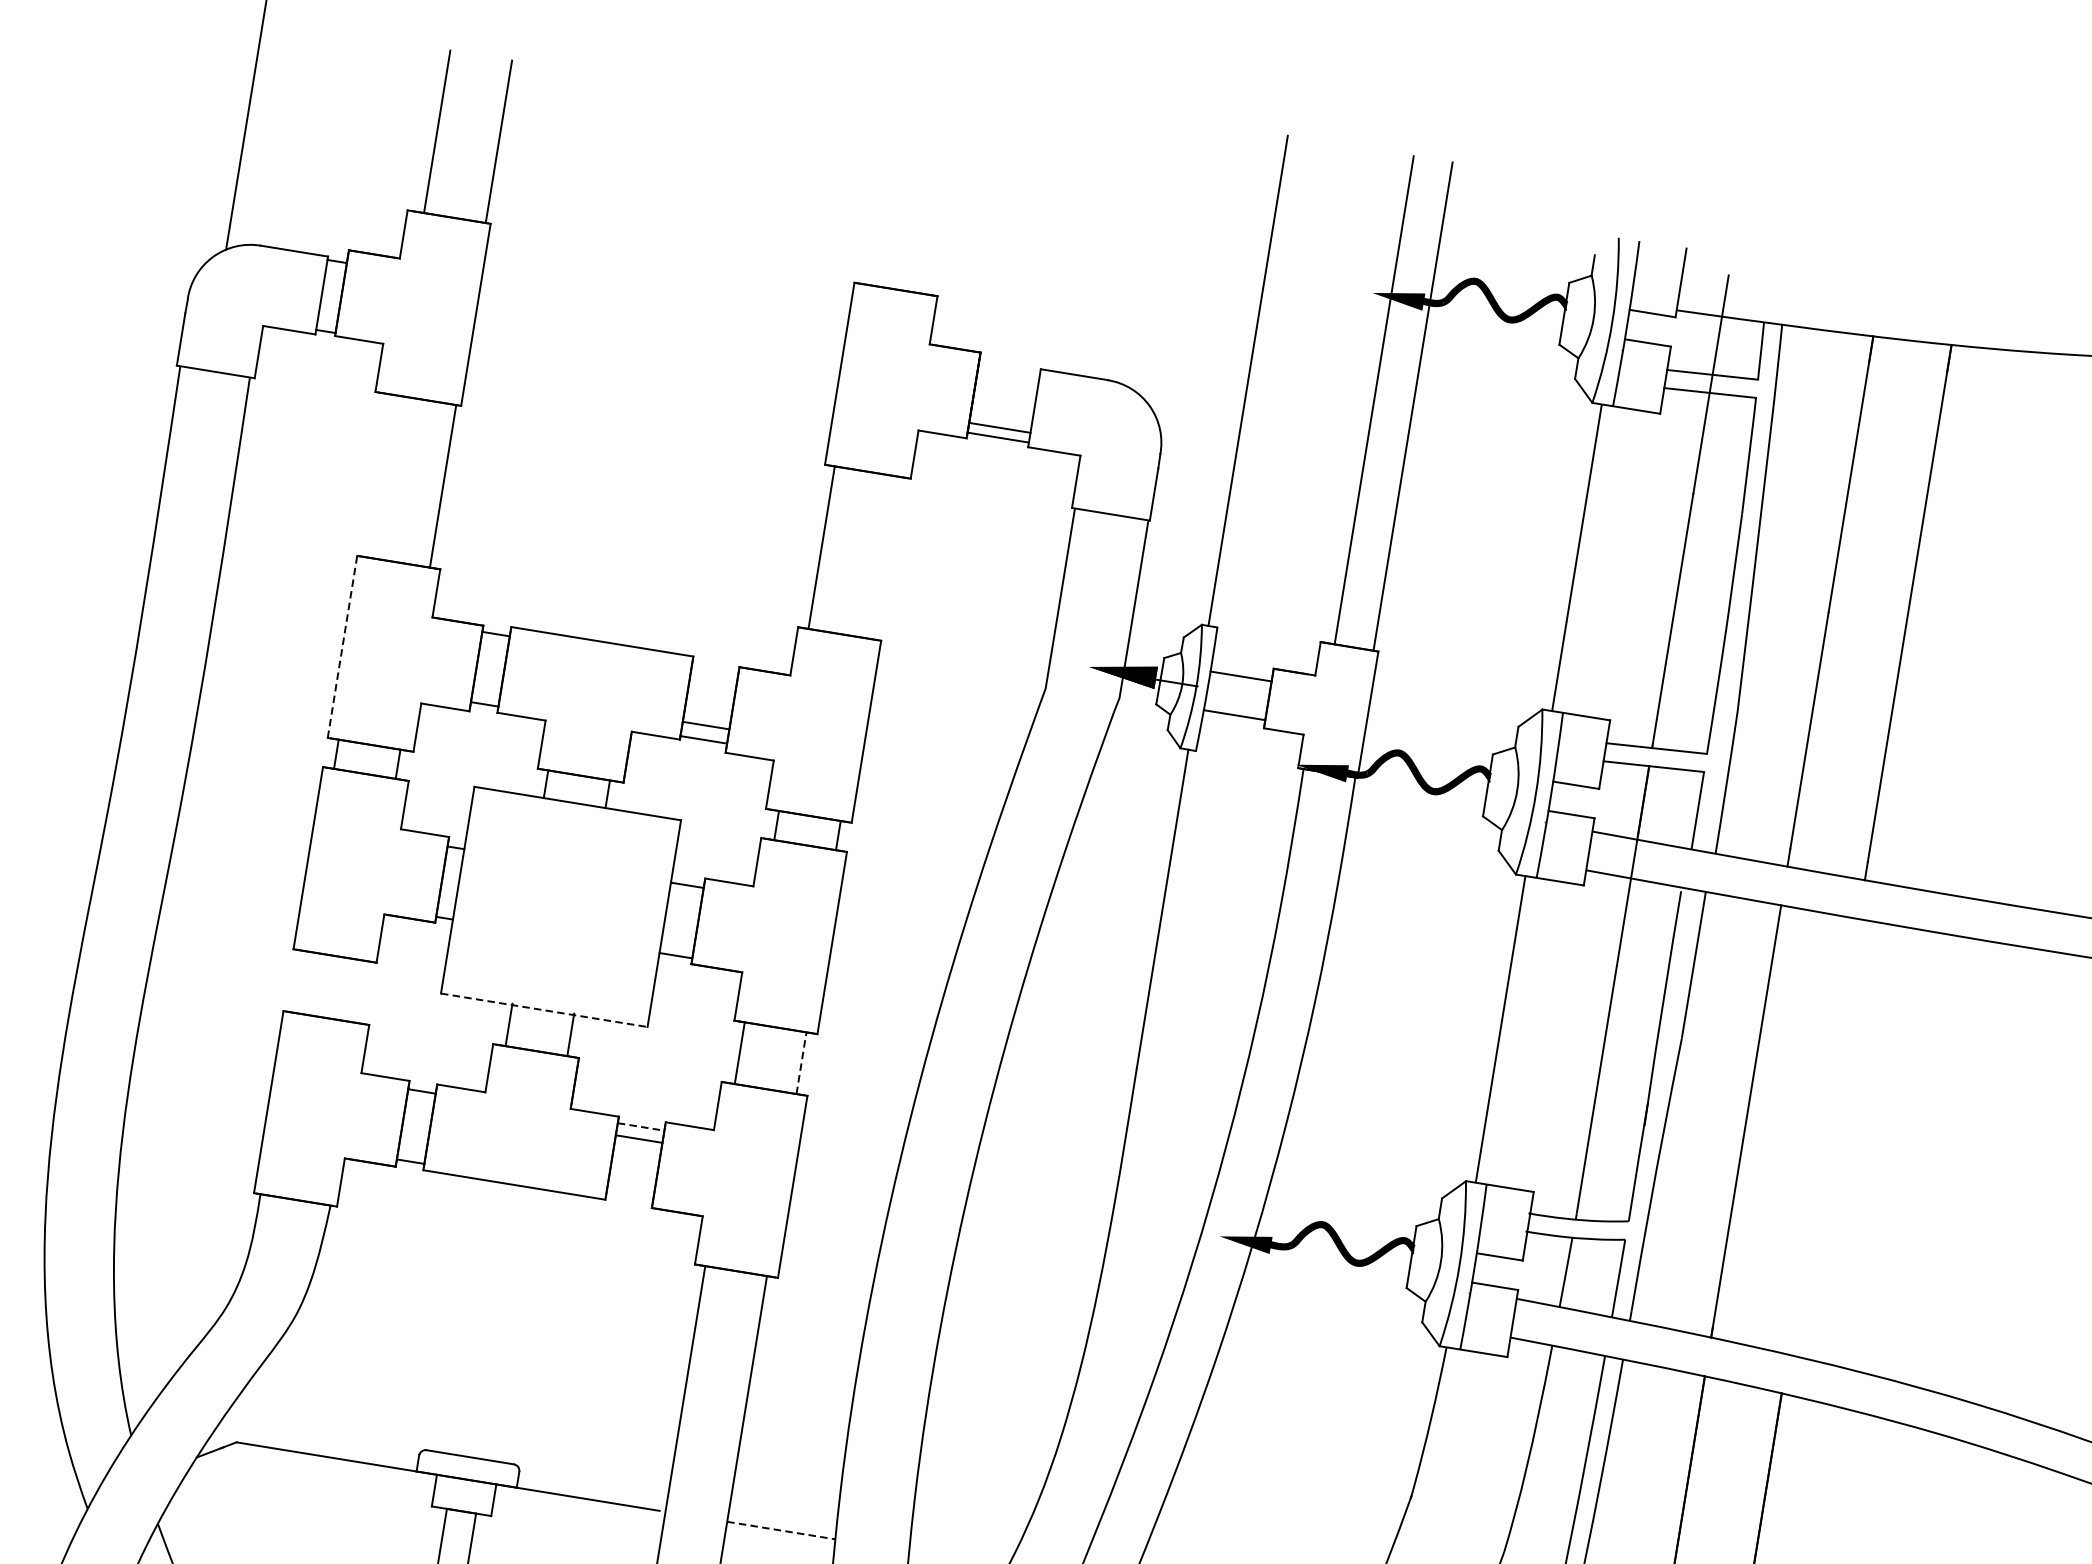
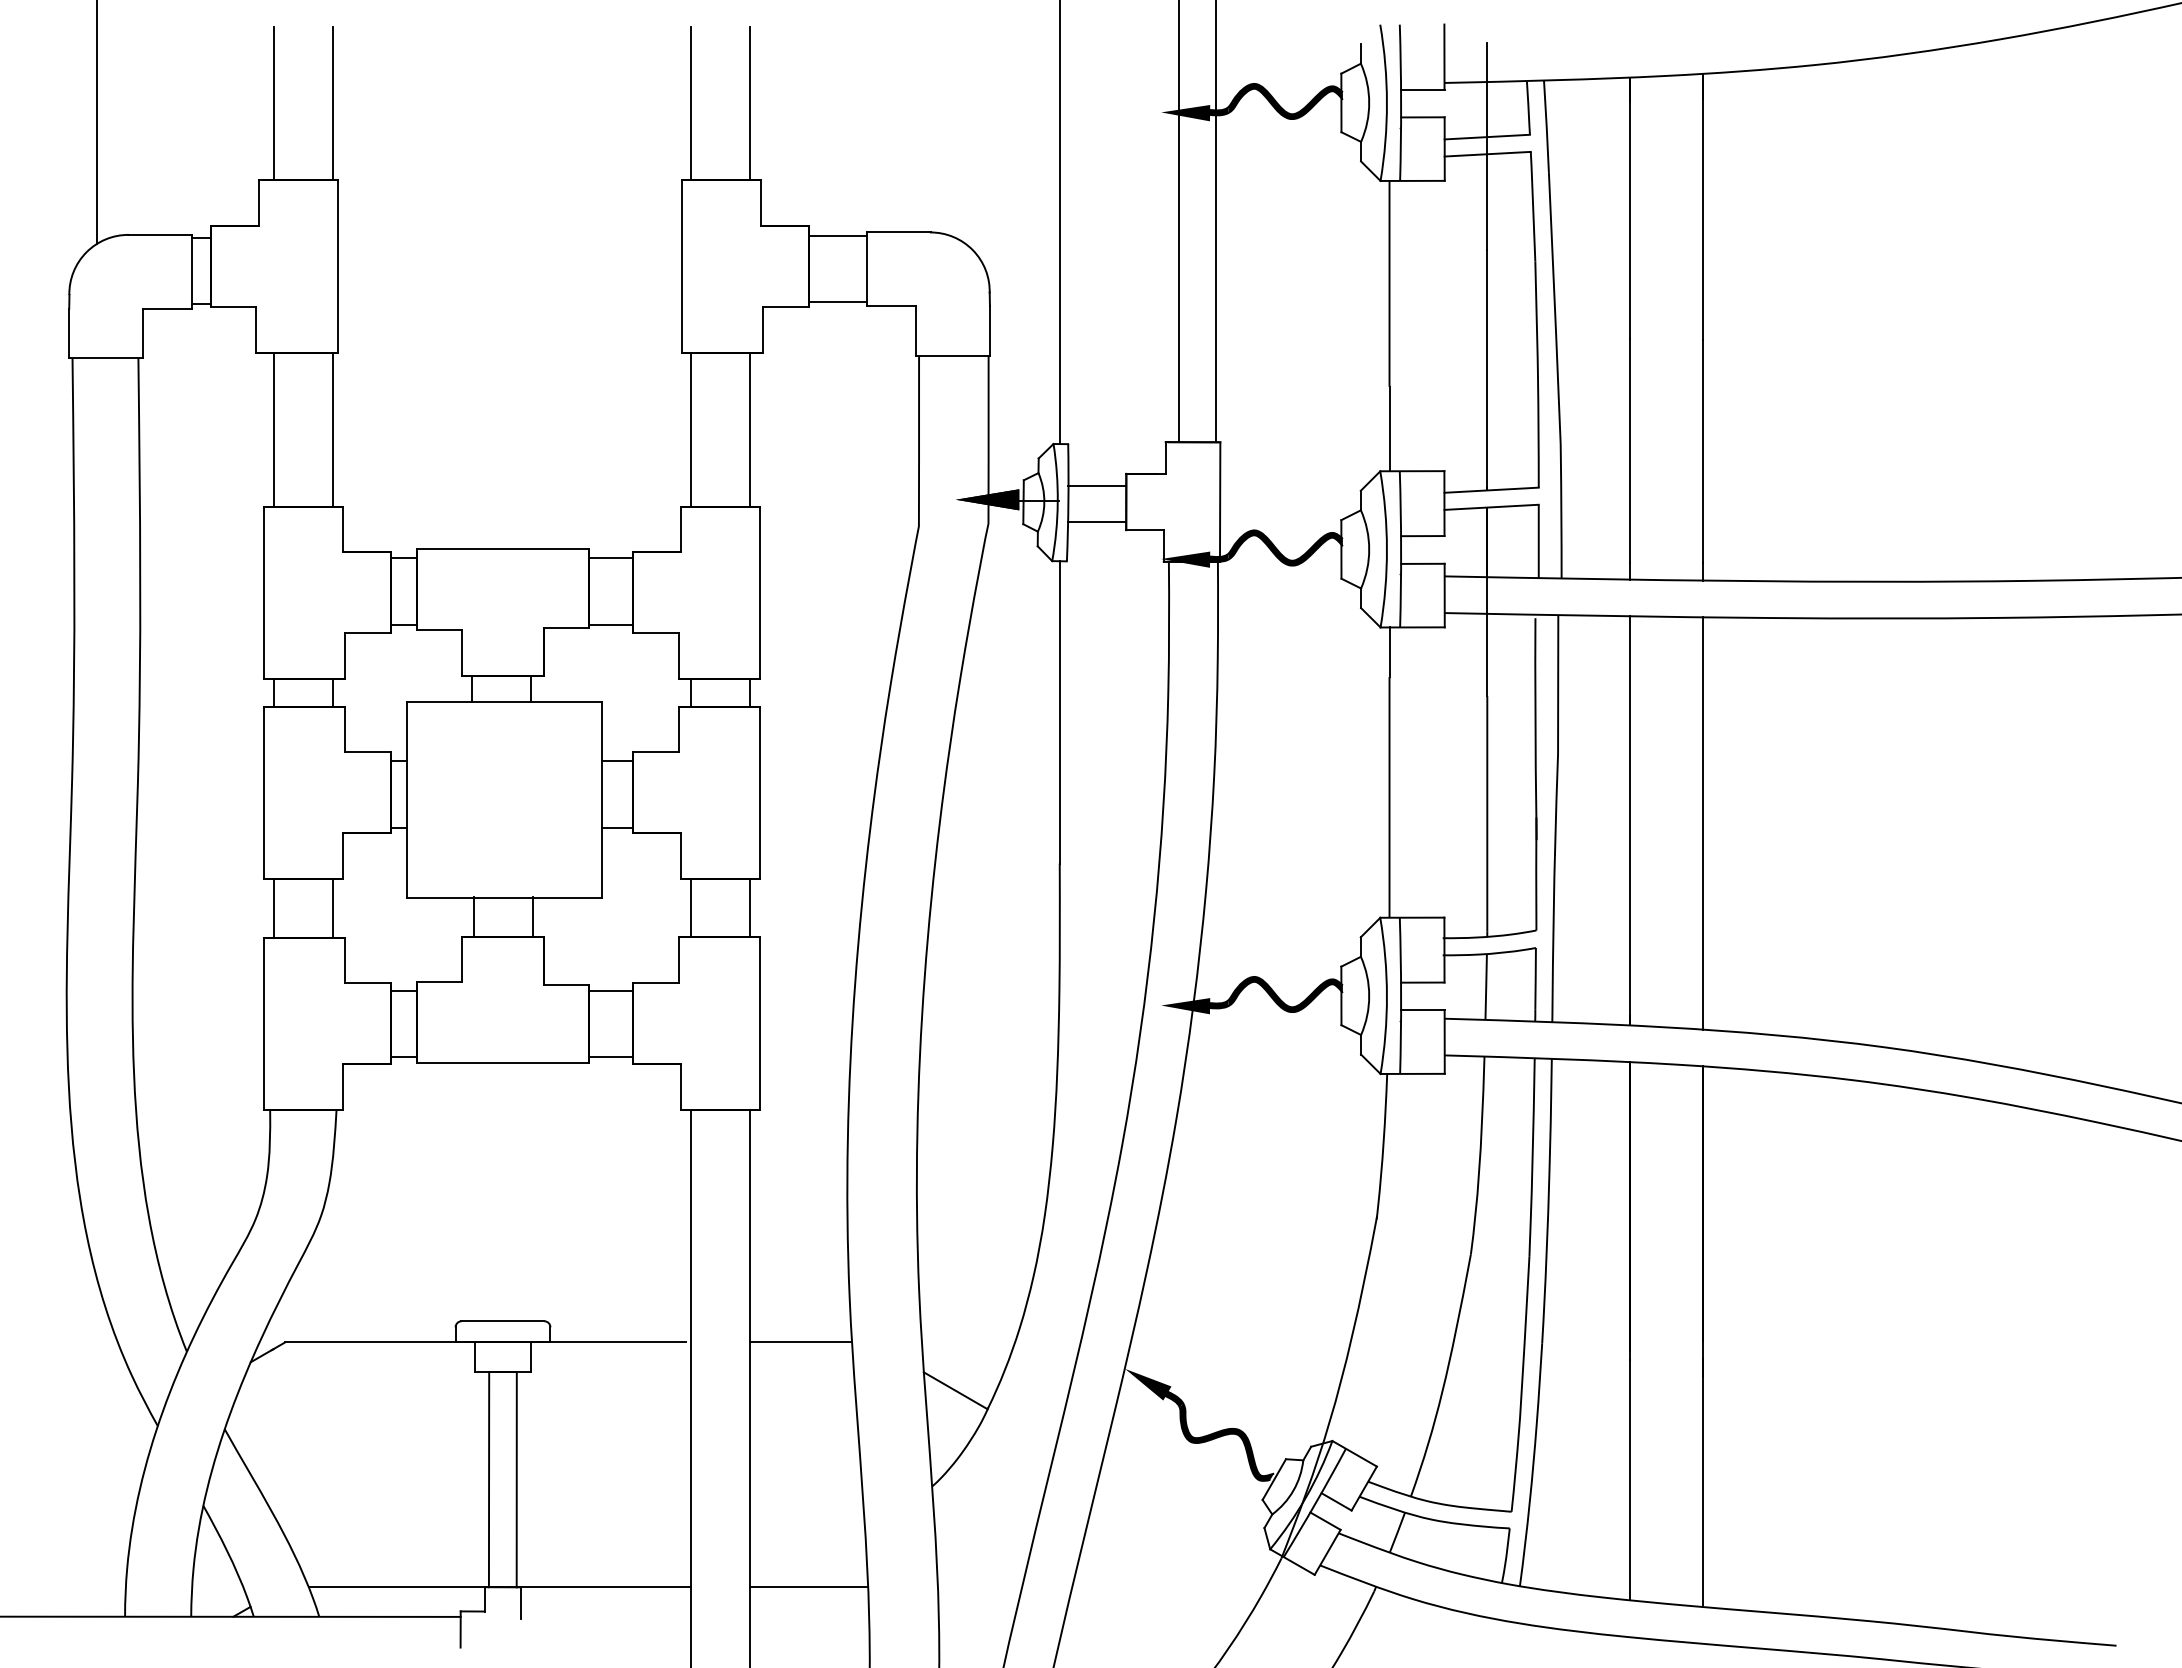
line: (877, 203) -> (691, 103), added
line: (939, 213) -> (749, 103), added
line: (999, 427) -> (837, 235), moved
line: (381, 476) -> (274, 429), added
line: (883, 557) -> (749, 429), added
line: (343, 646) -> (264, 592), dashed -> solid
line: (706, 726) -> (611, 558), moved
line: (299, 982) -> (274, 908), added
line: (360, 992) -> (332, 908), added
line: (544, 1009) -> (504, 897), dashed -> solid
line: (801, 1062) -> (749, 907), dashed -> solid
line: (641, 1126) -> (611, 990), dashed -> solid
line: (1823, 1136) -> (1703, 823), added
line: (639, 1139) -> (611, 1057), moved
line: (781, 1530) -> (801, 1342), dashed -> solid

